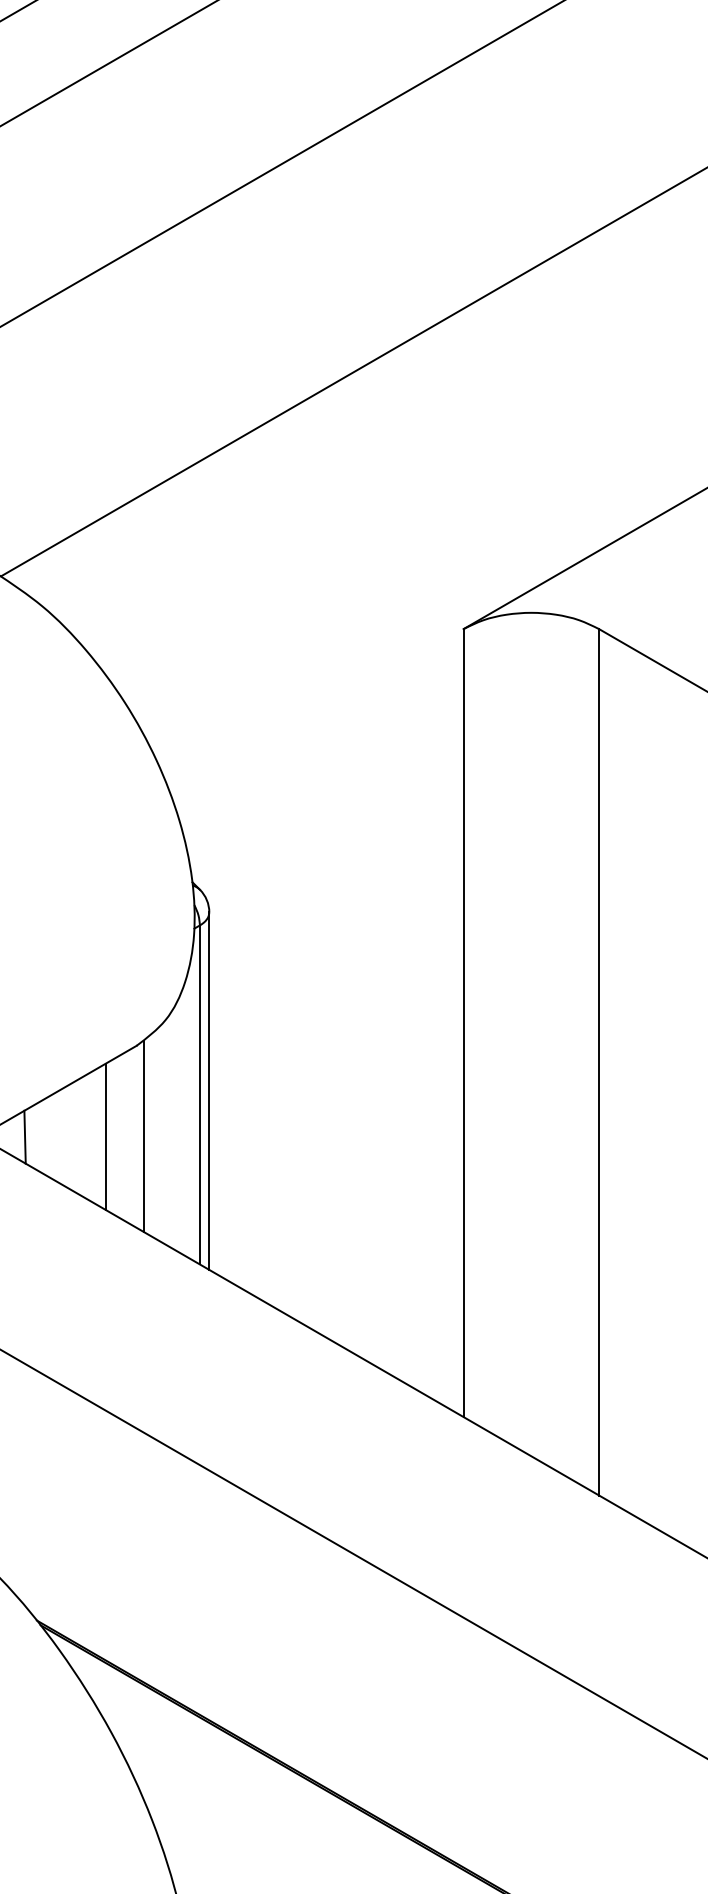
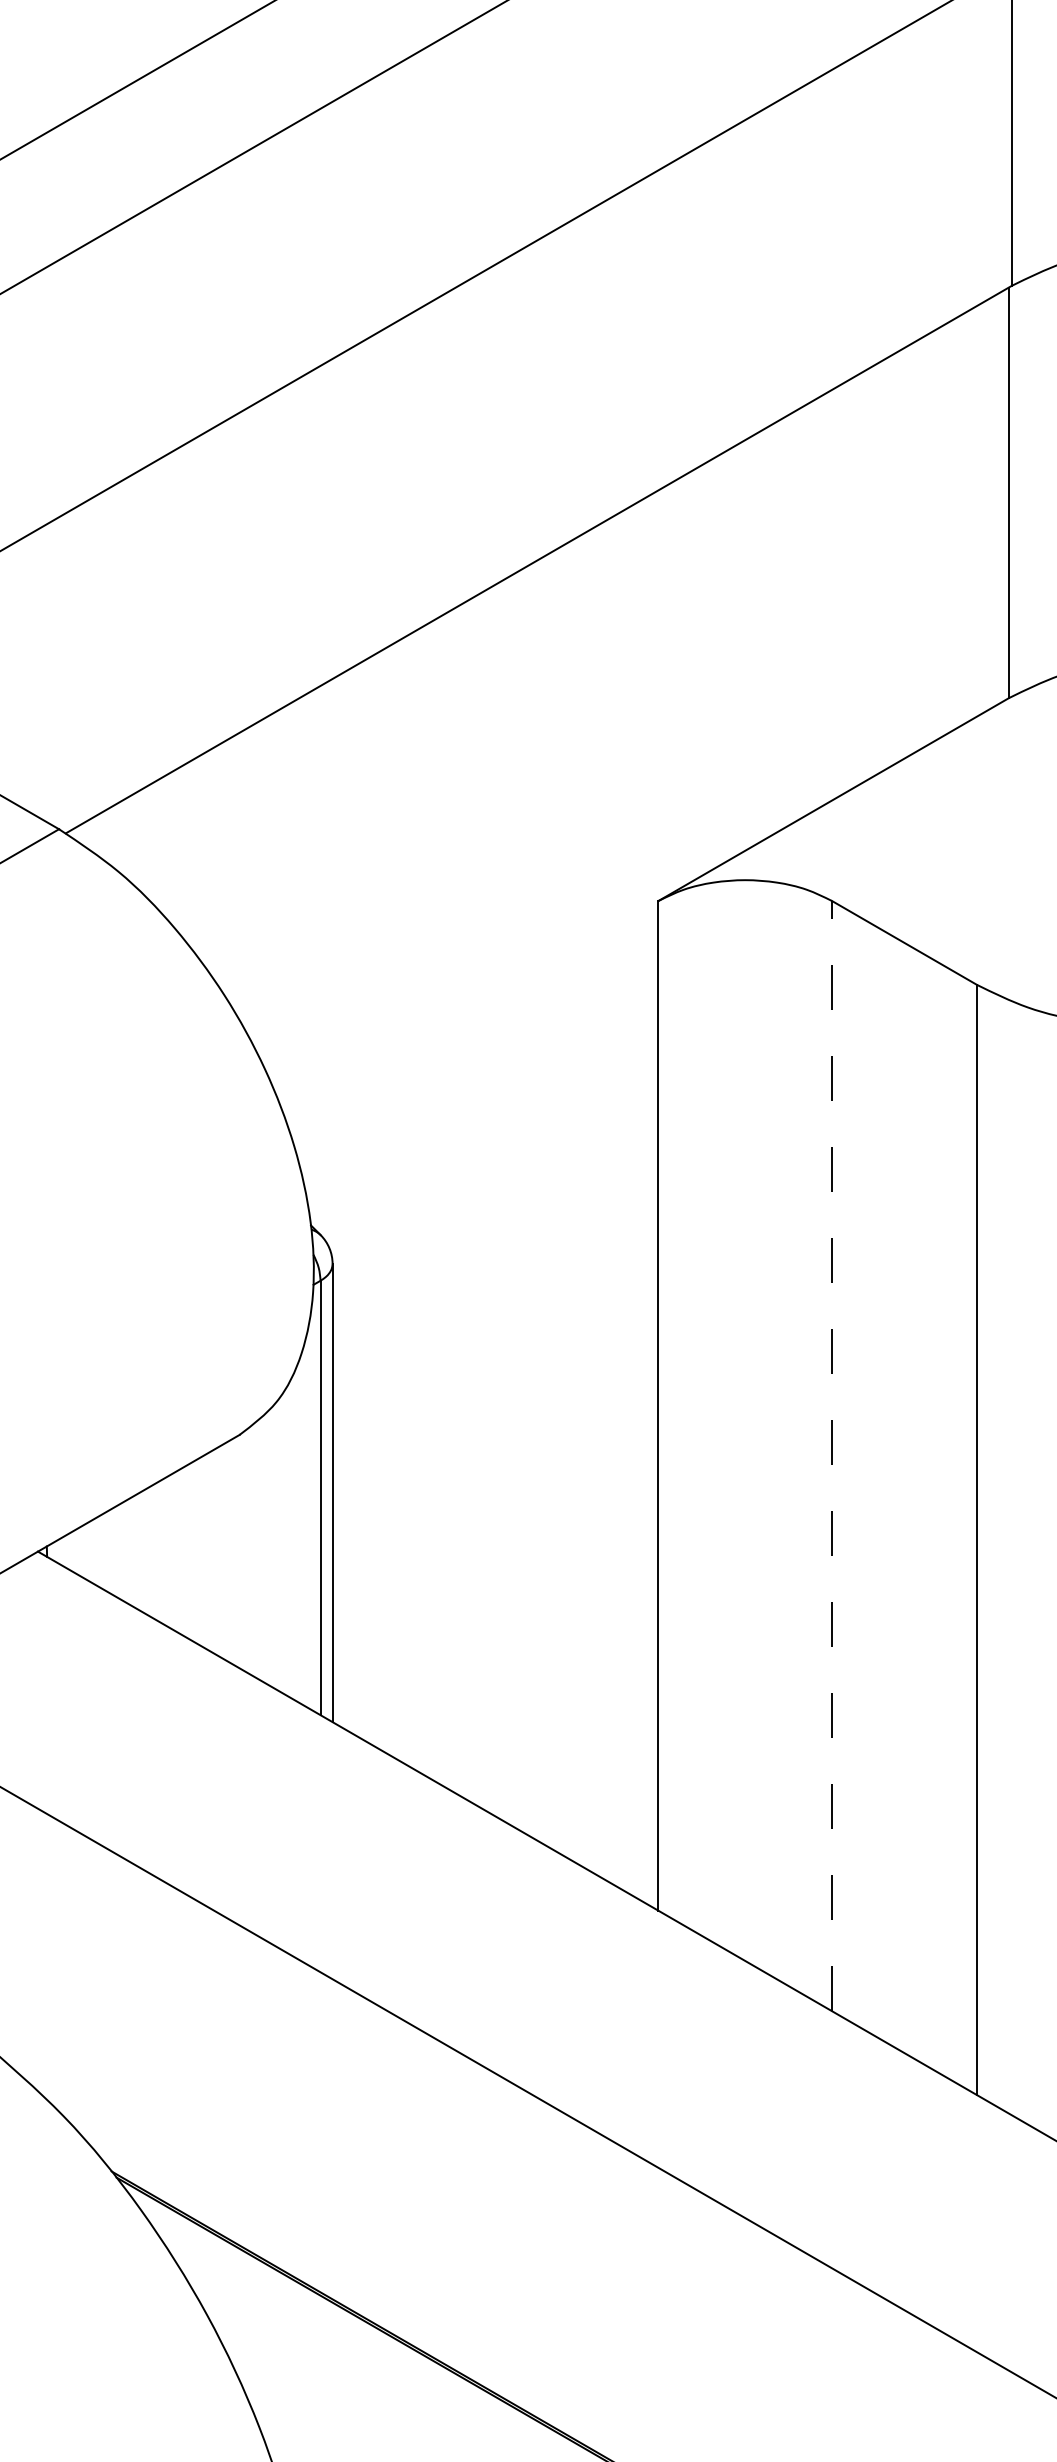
line: (599, 1061) -> (832, 1455), solid -> dashed
line: (144, 1135) -> (249, 1550), removed
line: (105, 1136) -> (199, 1551), removed
line: (25, 1137) -> (96, 1552), removed

